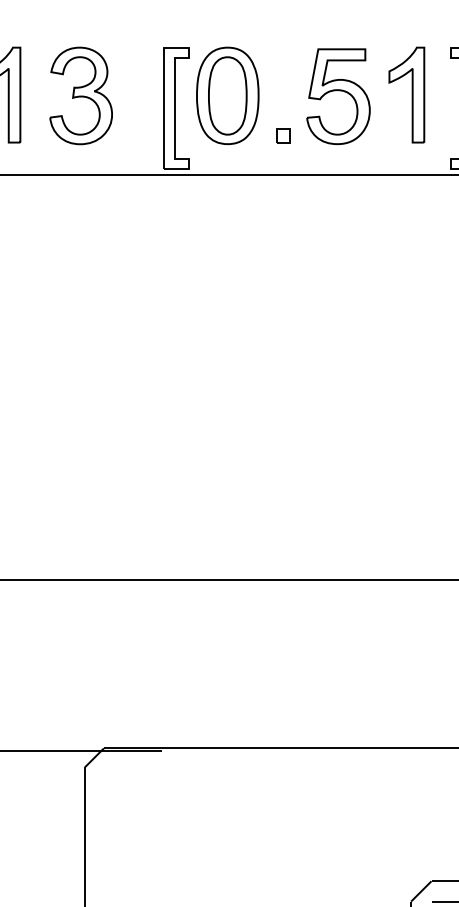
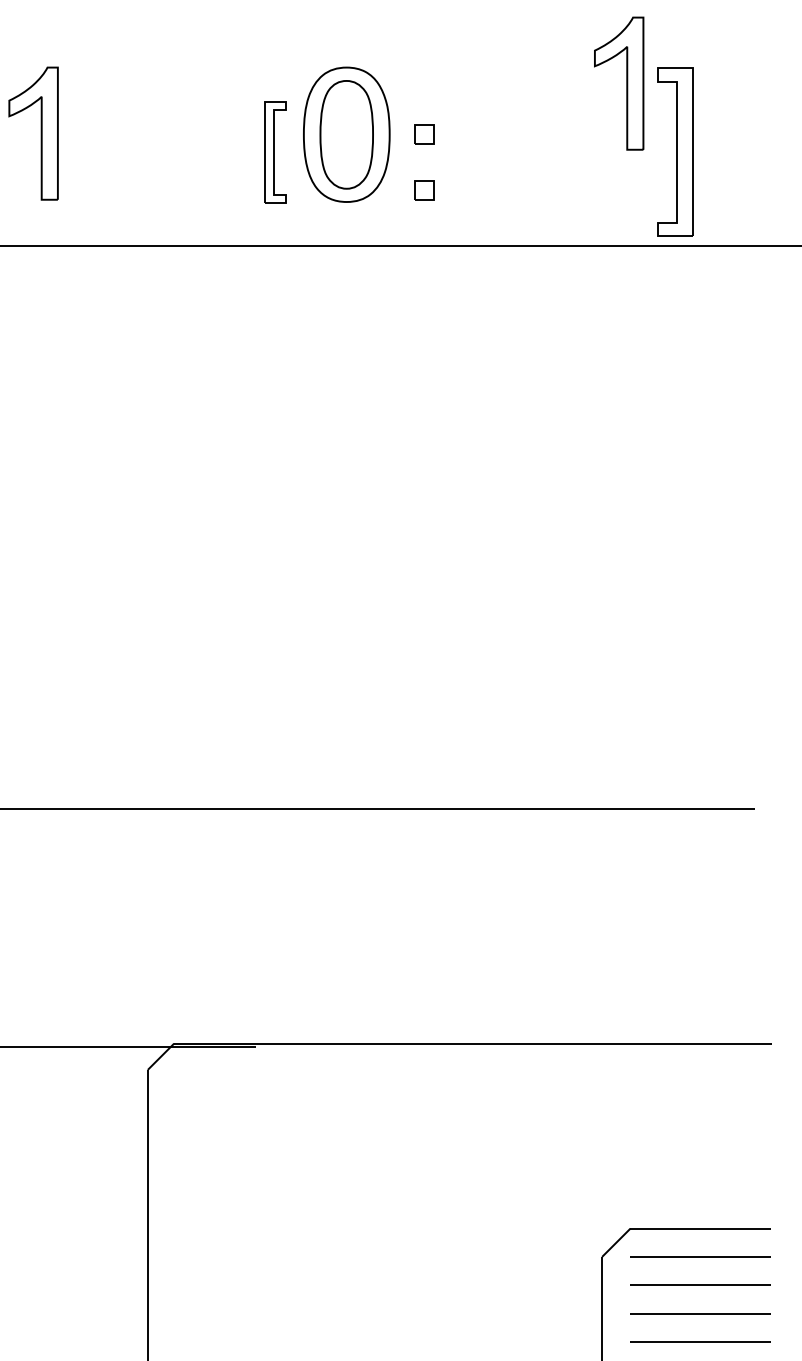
part: (338, 90) -> (500, 127), removed
part: (412, 94) -> (626, 83), moved
part: (81, 95) -> (142, 134), removed
part: (283, 95) -> (424, 134), added
part: (176, 107) -> (275, 151), size x0.6

